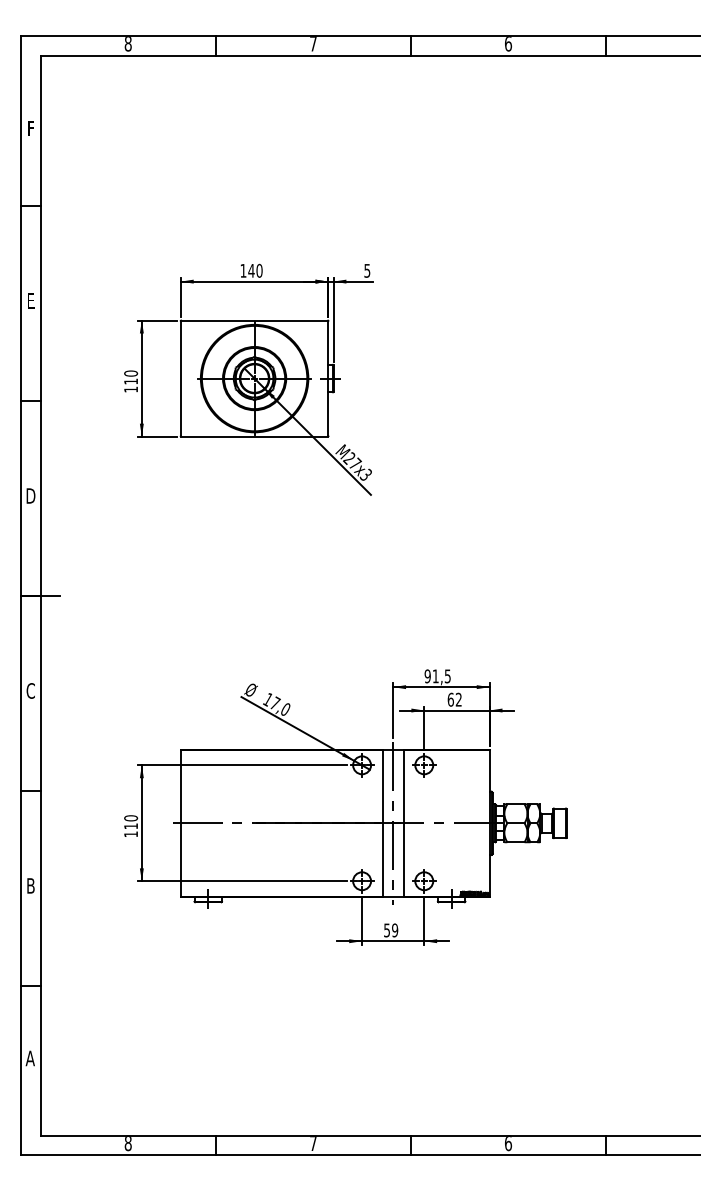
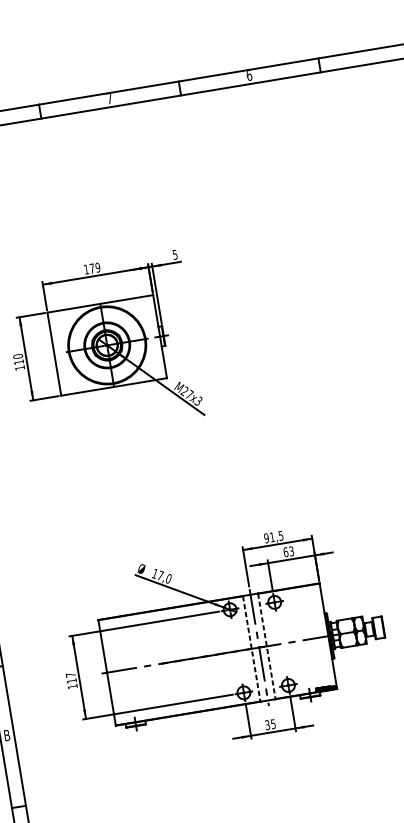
text: (255, 270) -> (95, 267), 140 -> 179
text: (458, 699) -> (291, 551), 62 -> 63
text: (131, 818) -> (71, 675), 110 -> 117
line: (382, 823) -> (251, 649), solid -> dashed
line: (403, 823) -> (266, 646), solid -> dashed
text: (391, 930) -> (270, 724), 59 -> 35

